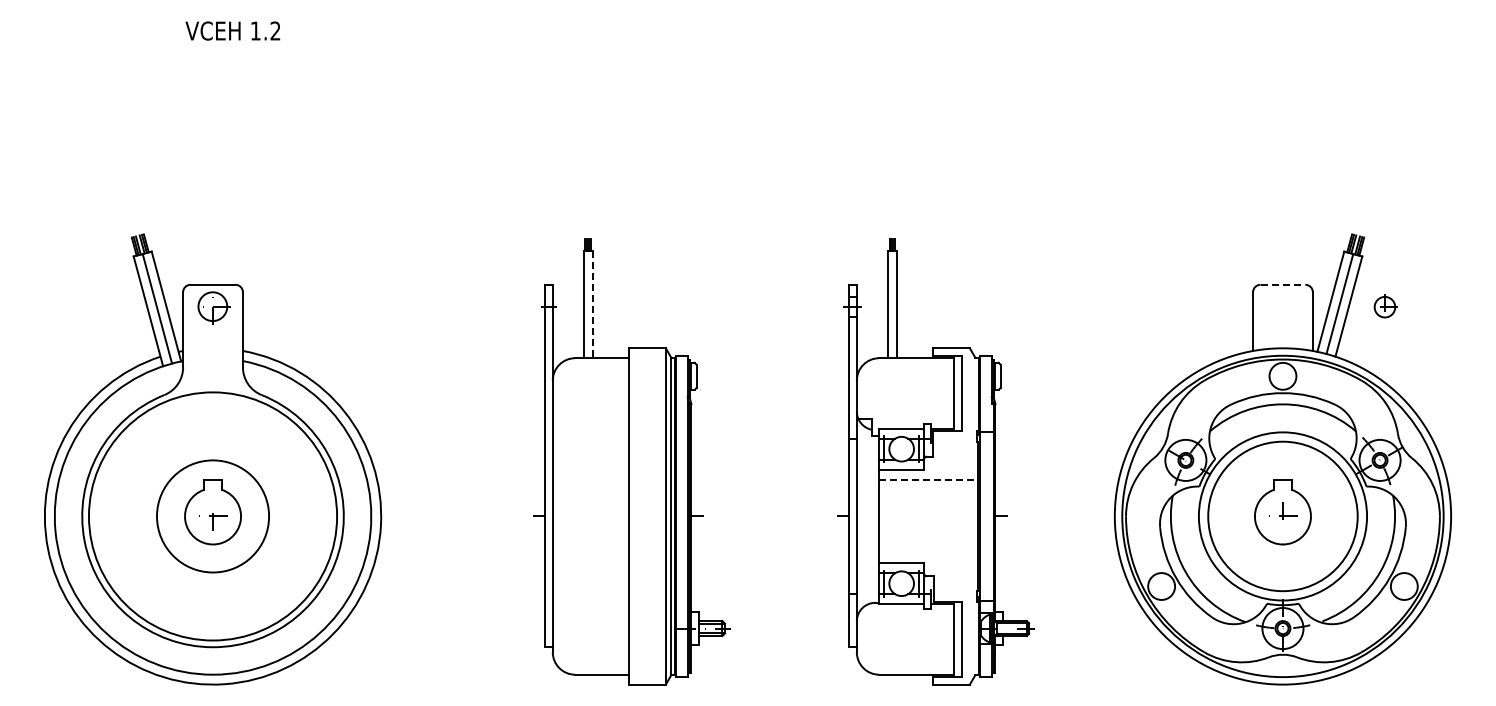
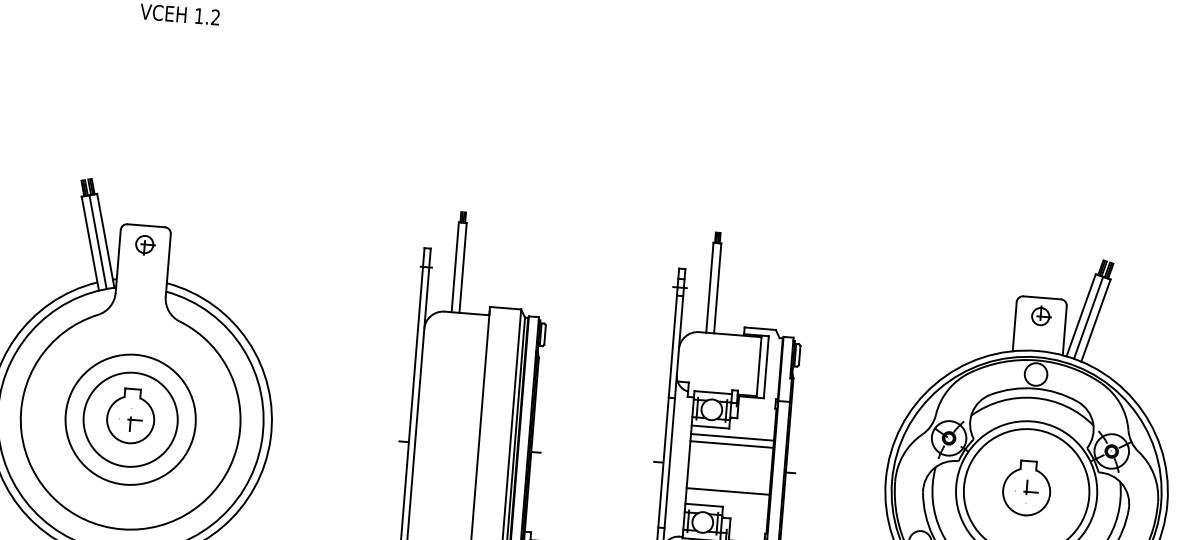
line: (1283, 284) -> (1042, 297), dashed -> solid
line: (592, 304) -> (462, 267), dashed -> solid
part: (1385, 306) -> (1041, 316), moved
part: (213, 308) -> (145, 245), size x0.71
line: (928, 479) -> (732, 437), dashed -> solid
line: (928, 488) -> (731, 444), added
circle: (212, 515) -> (130, 418), size x0.62
line: (928, 544) -> (727, 491), added

